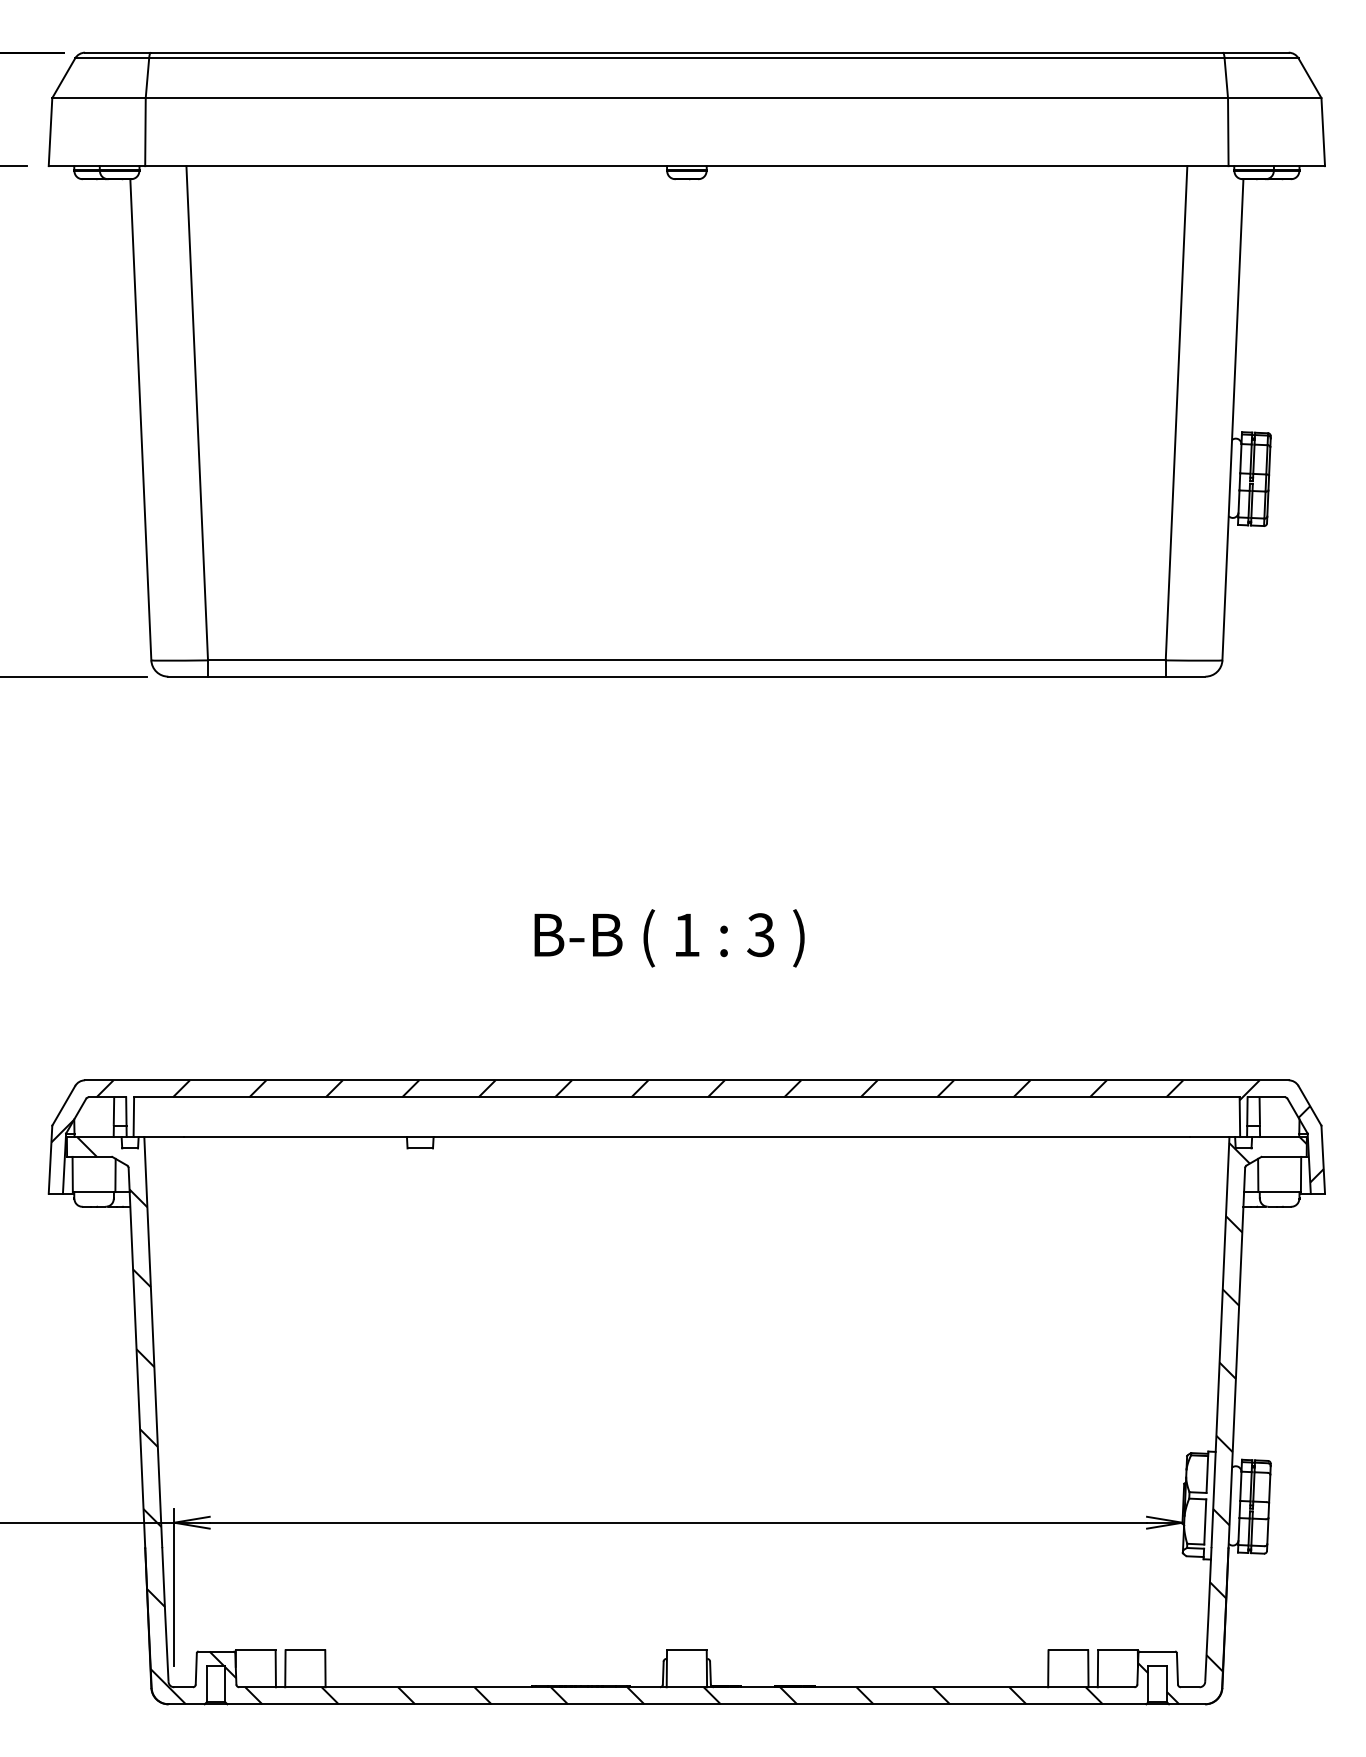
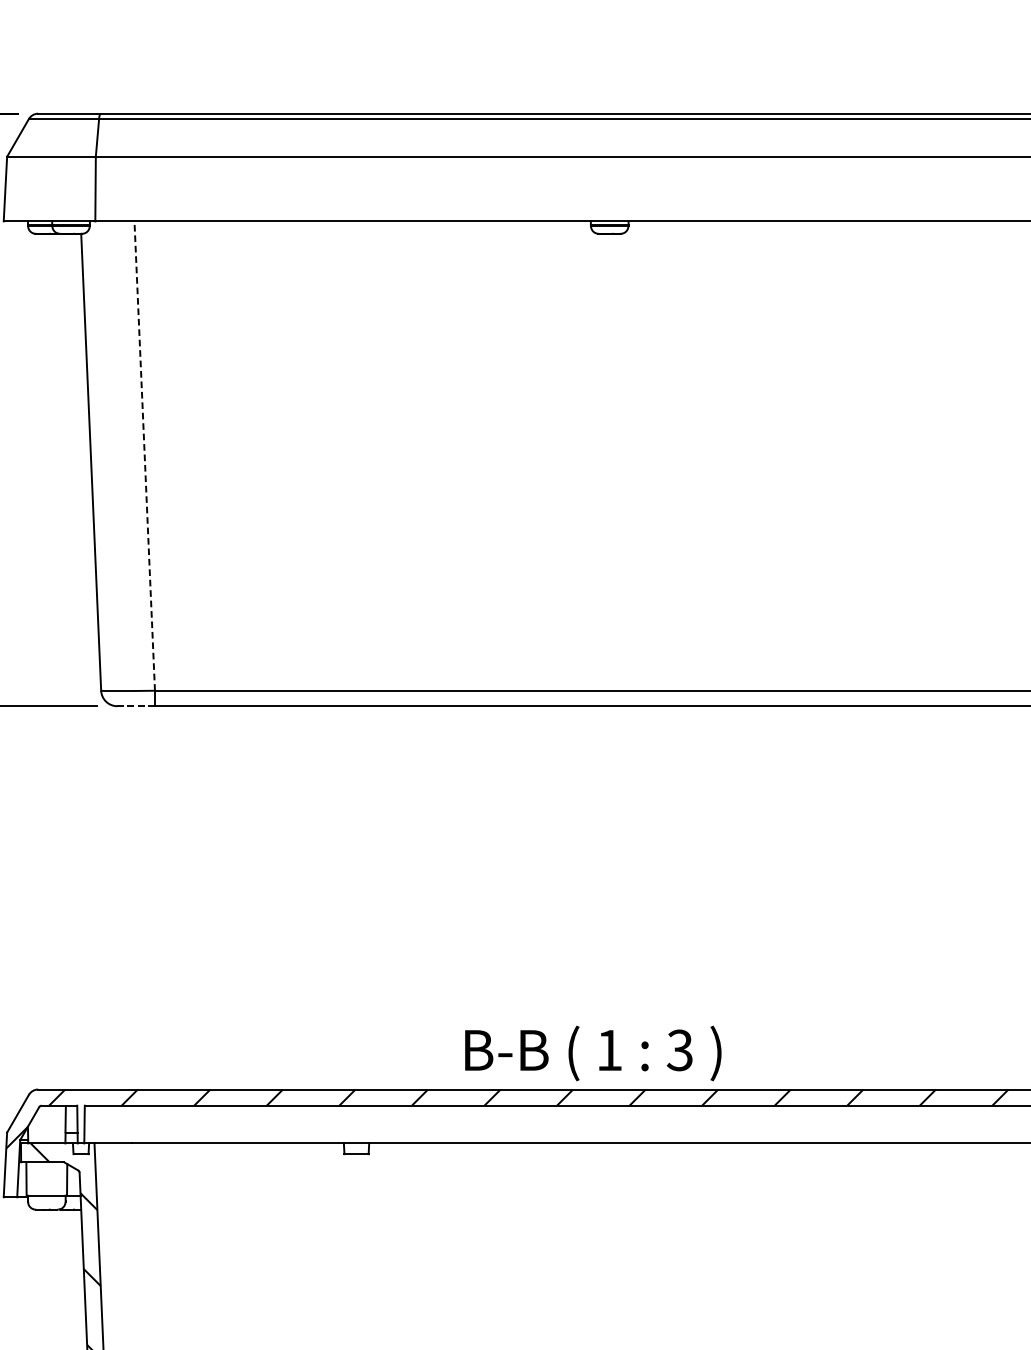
line: (197, 412) -> (144, 455), solid -> dashed
line: (188, 676) -> (136, 706), solid -> dashed
text: (669, 938) -> (593, 1053), moved

